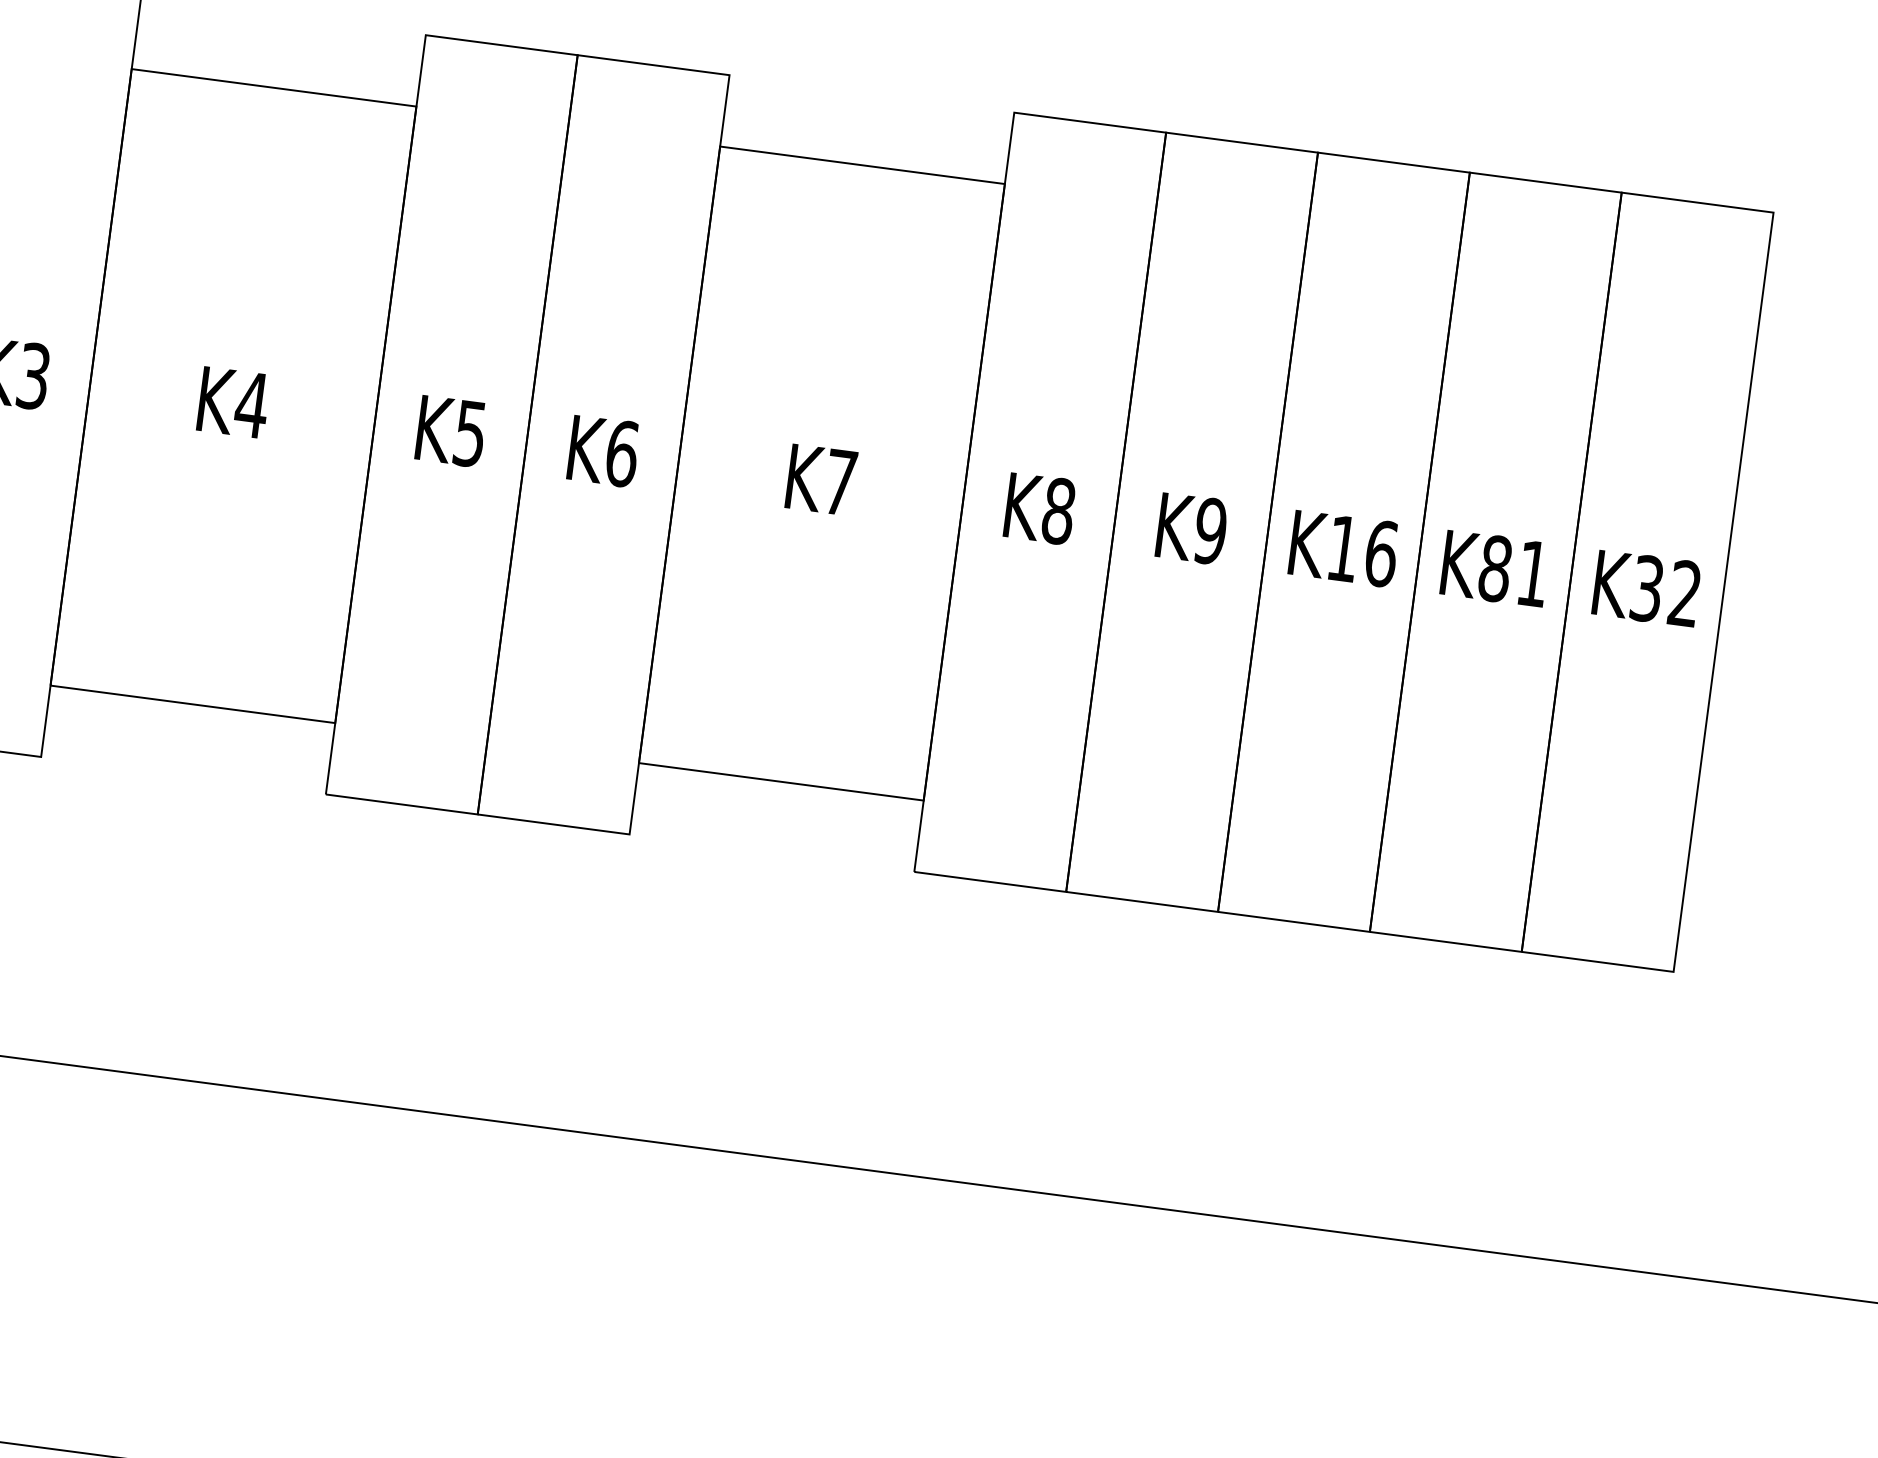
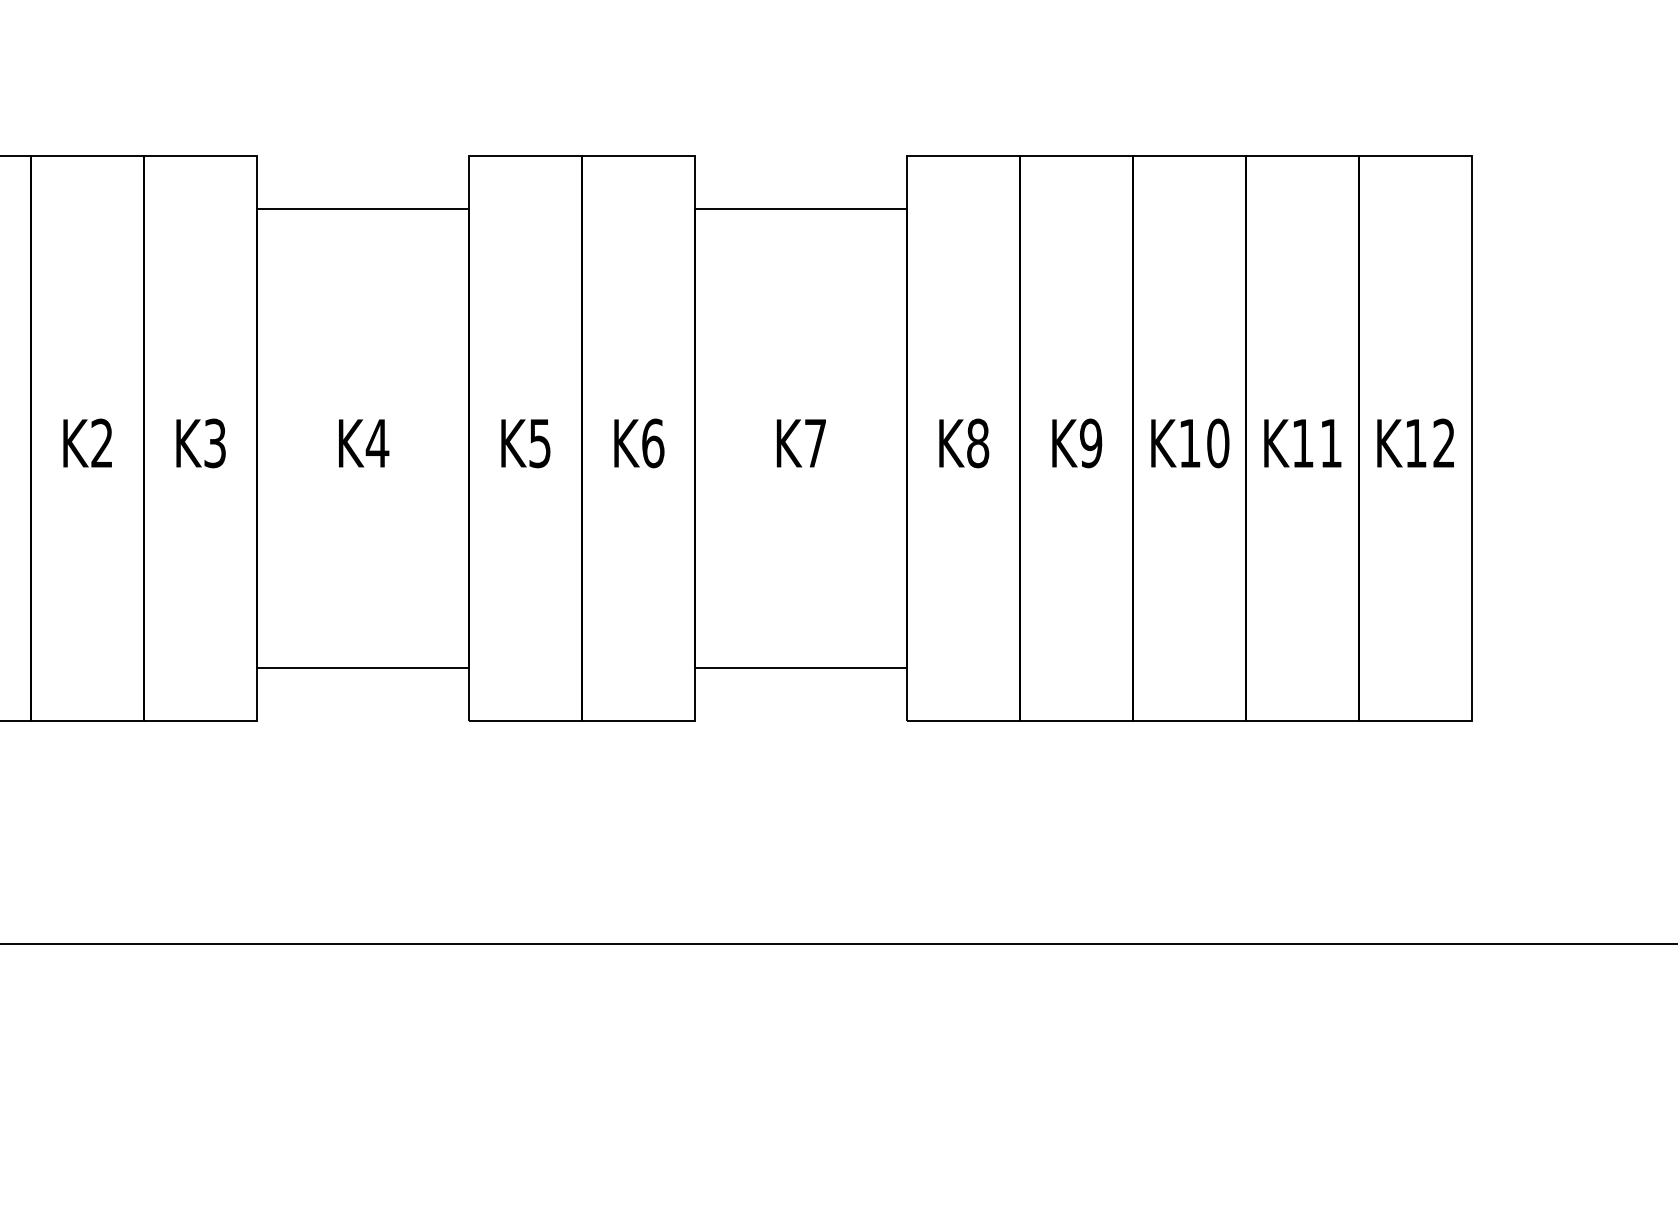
text: (1381, 553) -> (1218, 443), K16 -> K10
text: (1496, 568) -> (1303, 443), K81 -> K11
text: (1646, 588) -> (1415, 443), K32 -> K12

